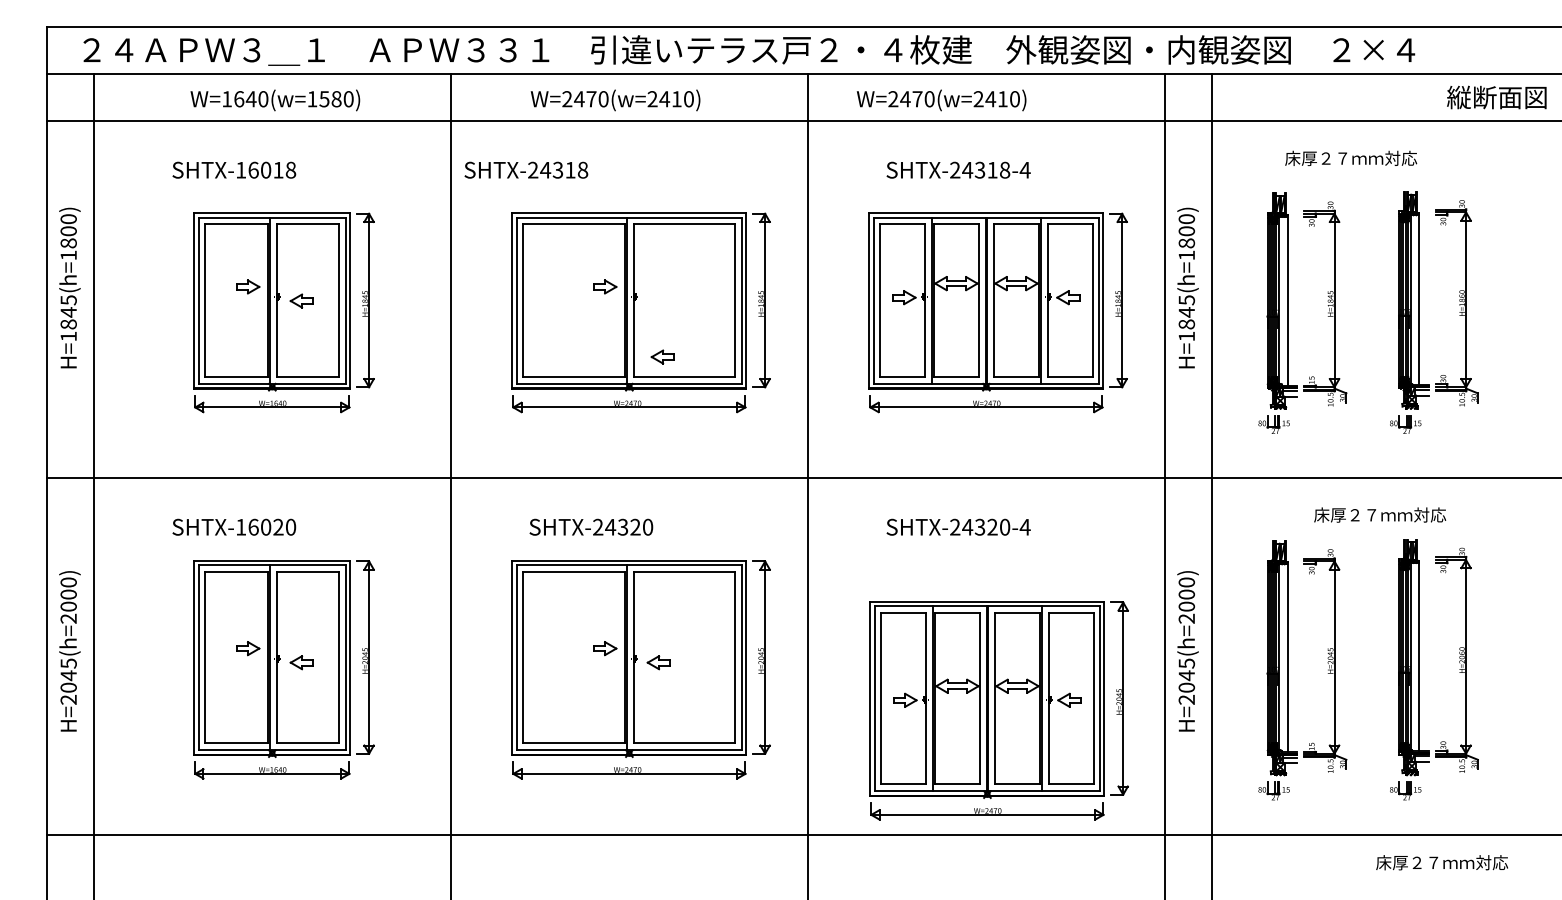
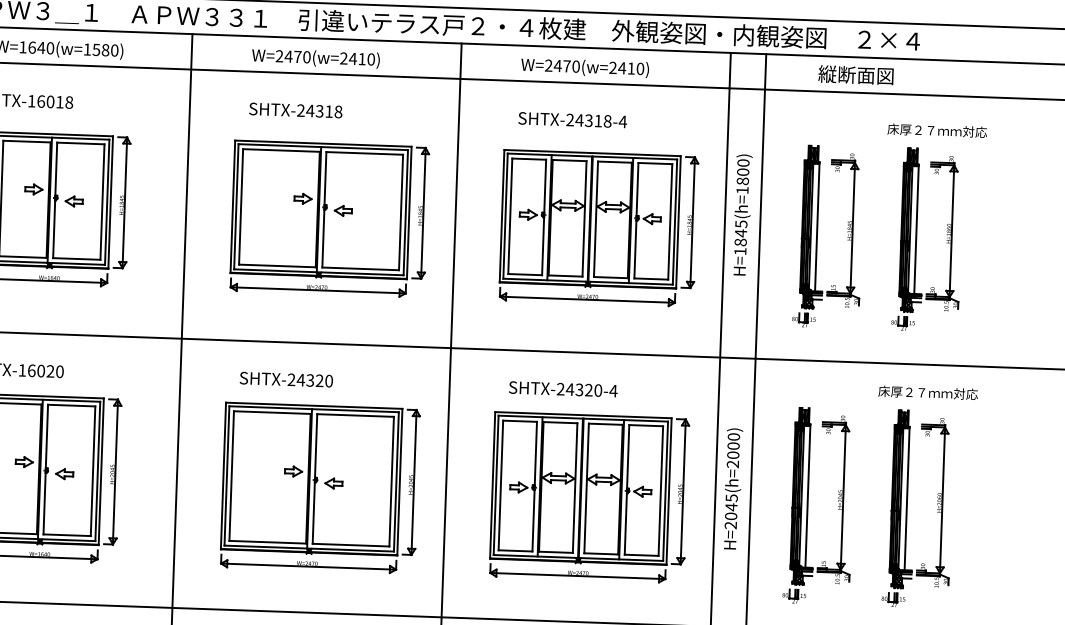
text: (1496, 97) -> (855, 75), moved
text: (941, 100) -> (585, 67), moved
text: (1351, 157) -> (937, 130), moved
text: (526, 169) -> (295, 109), moved
part: (662, 356) -> (343, 210), moved
text: (1380, 514) -> (928, 392), moved
part: (998, 710) -> (588, 497), moved

